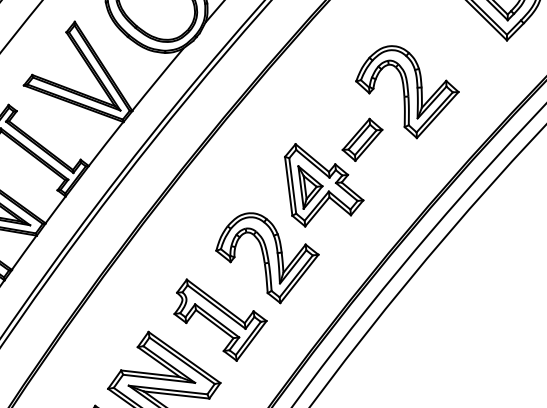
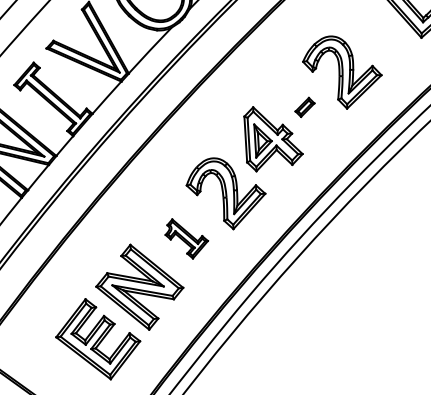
part: (361, 140) -> (304, 107), size x0.6
part: (220, 319) -> (186, 238), size x0.6

